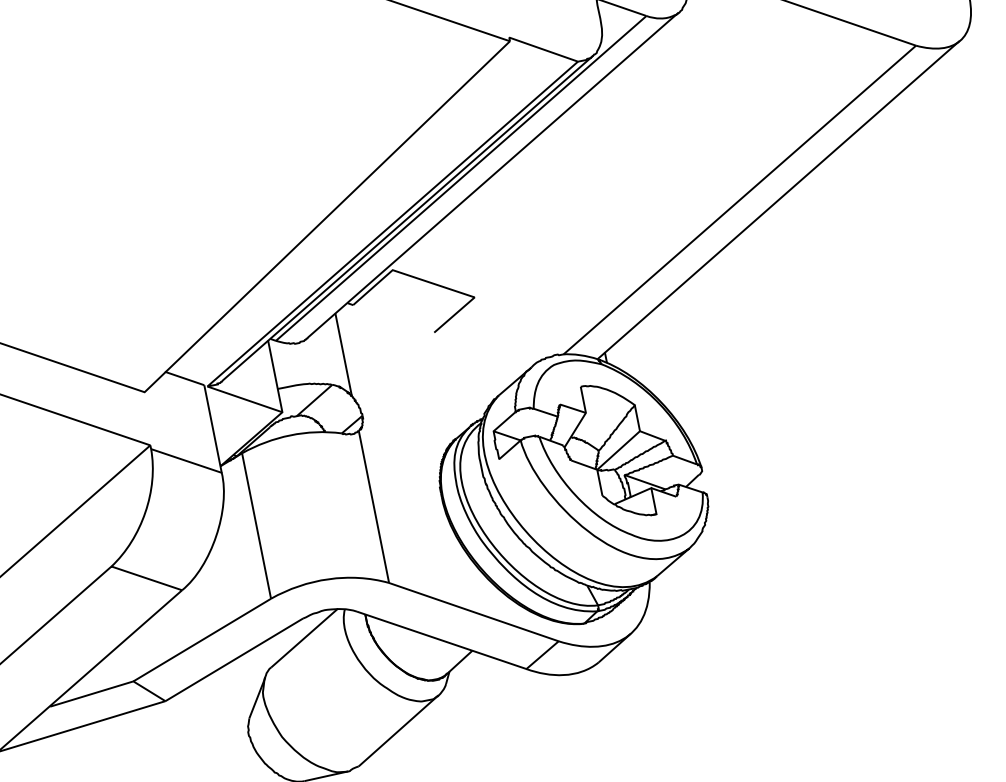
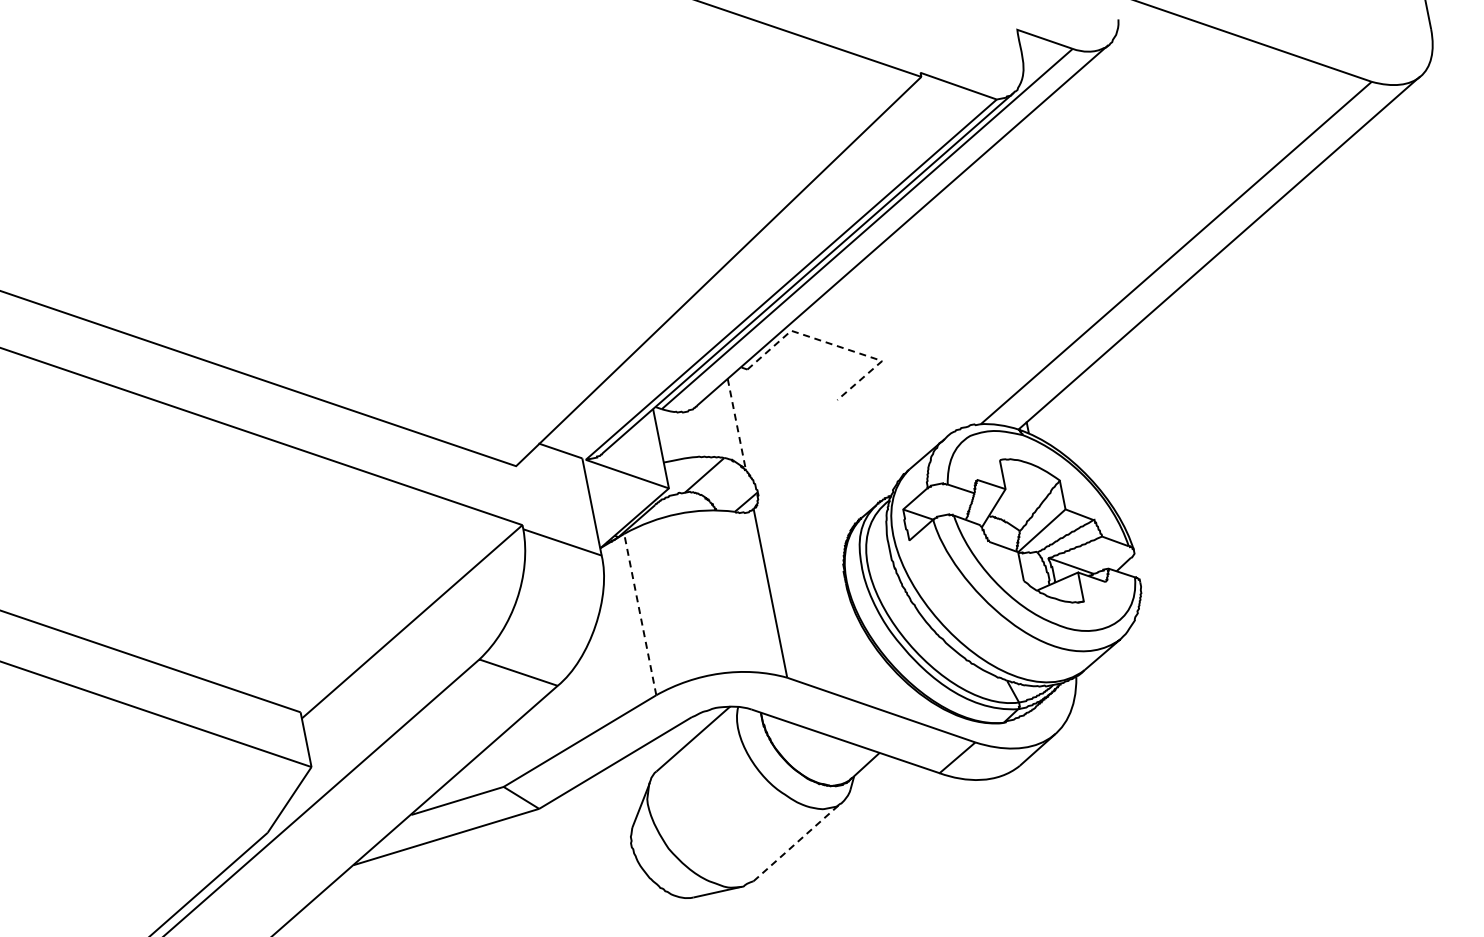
line: (434, 284) -> (837, 346), solid -> dashed
line: (343, 354) -> (736, 424), solid -> dashed
line: (256, 525) -> (640, 614), solid -> dashed
line: (399, 730) -> (798, 841), solid -> dashed

